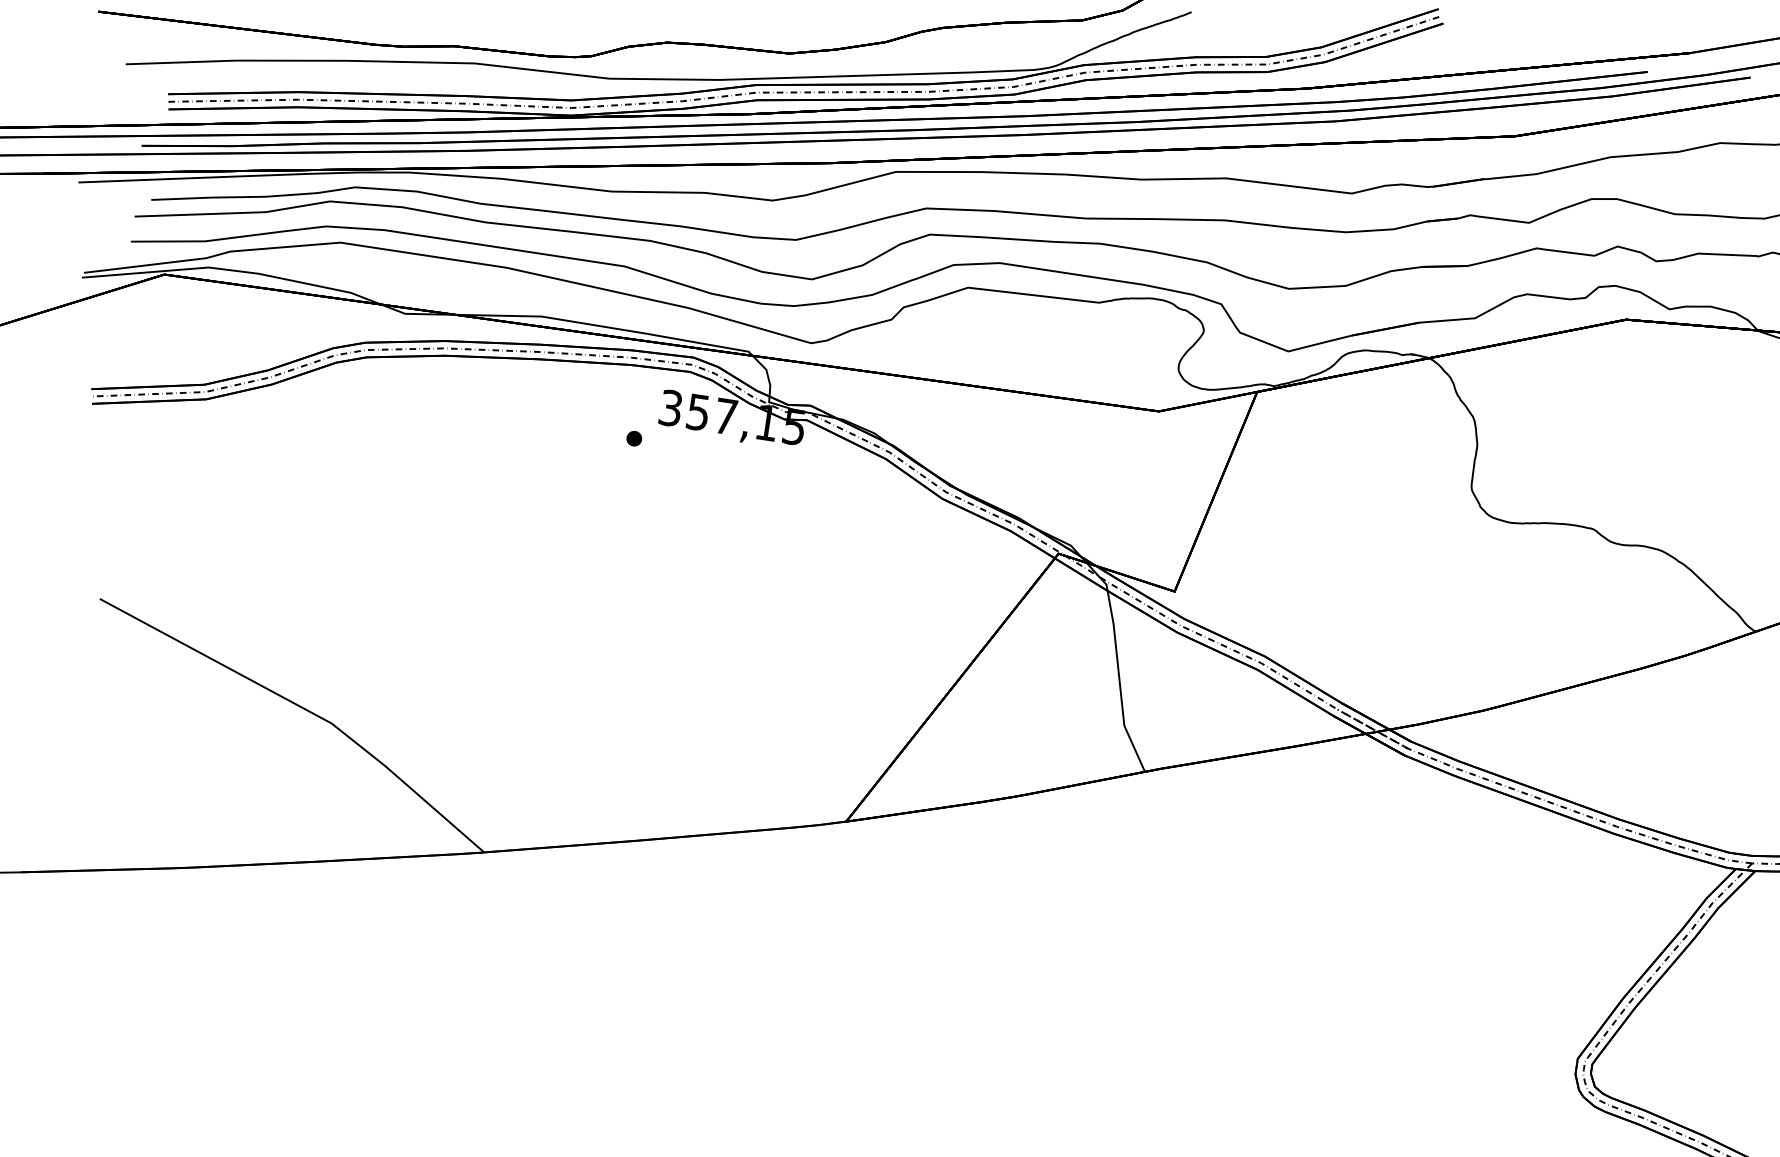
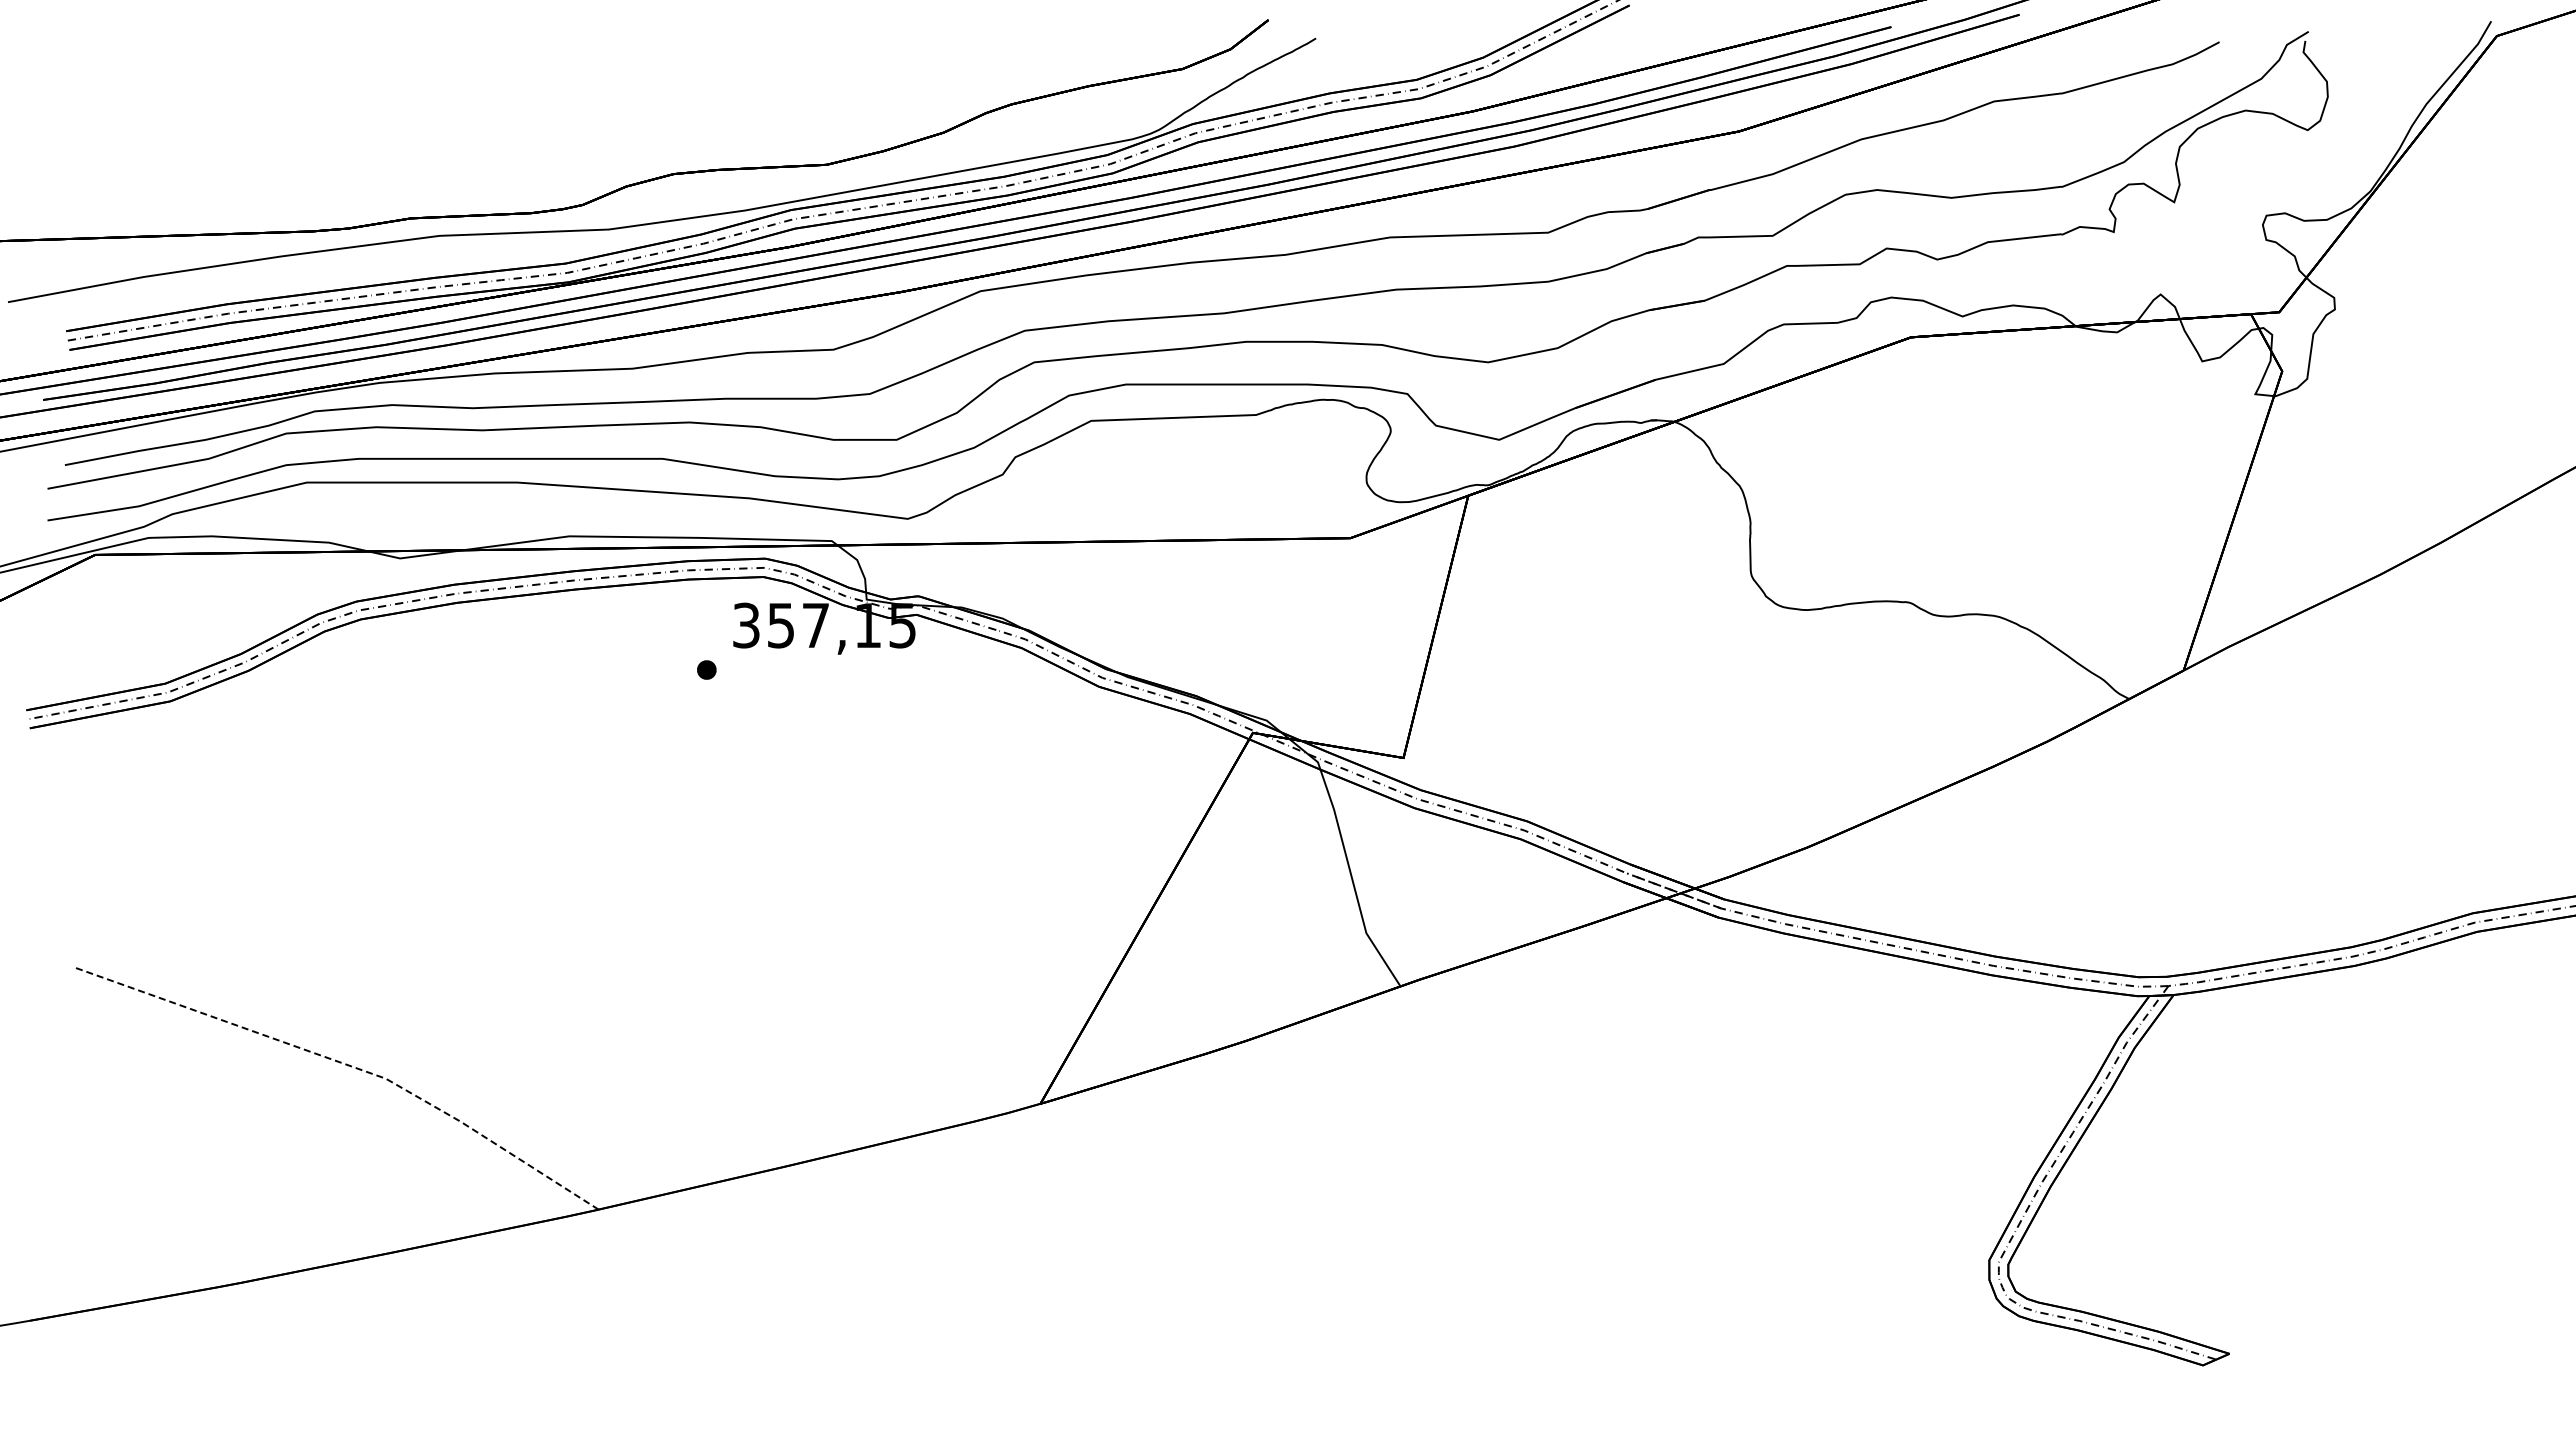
line: (304, 708) -> (349, 1065), solid -> dashed

